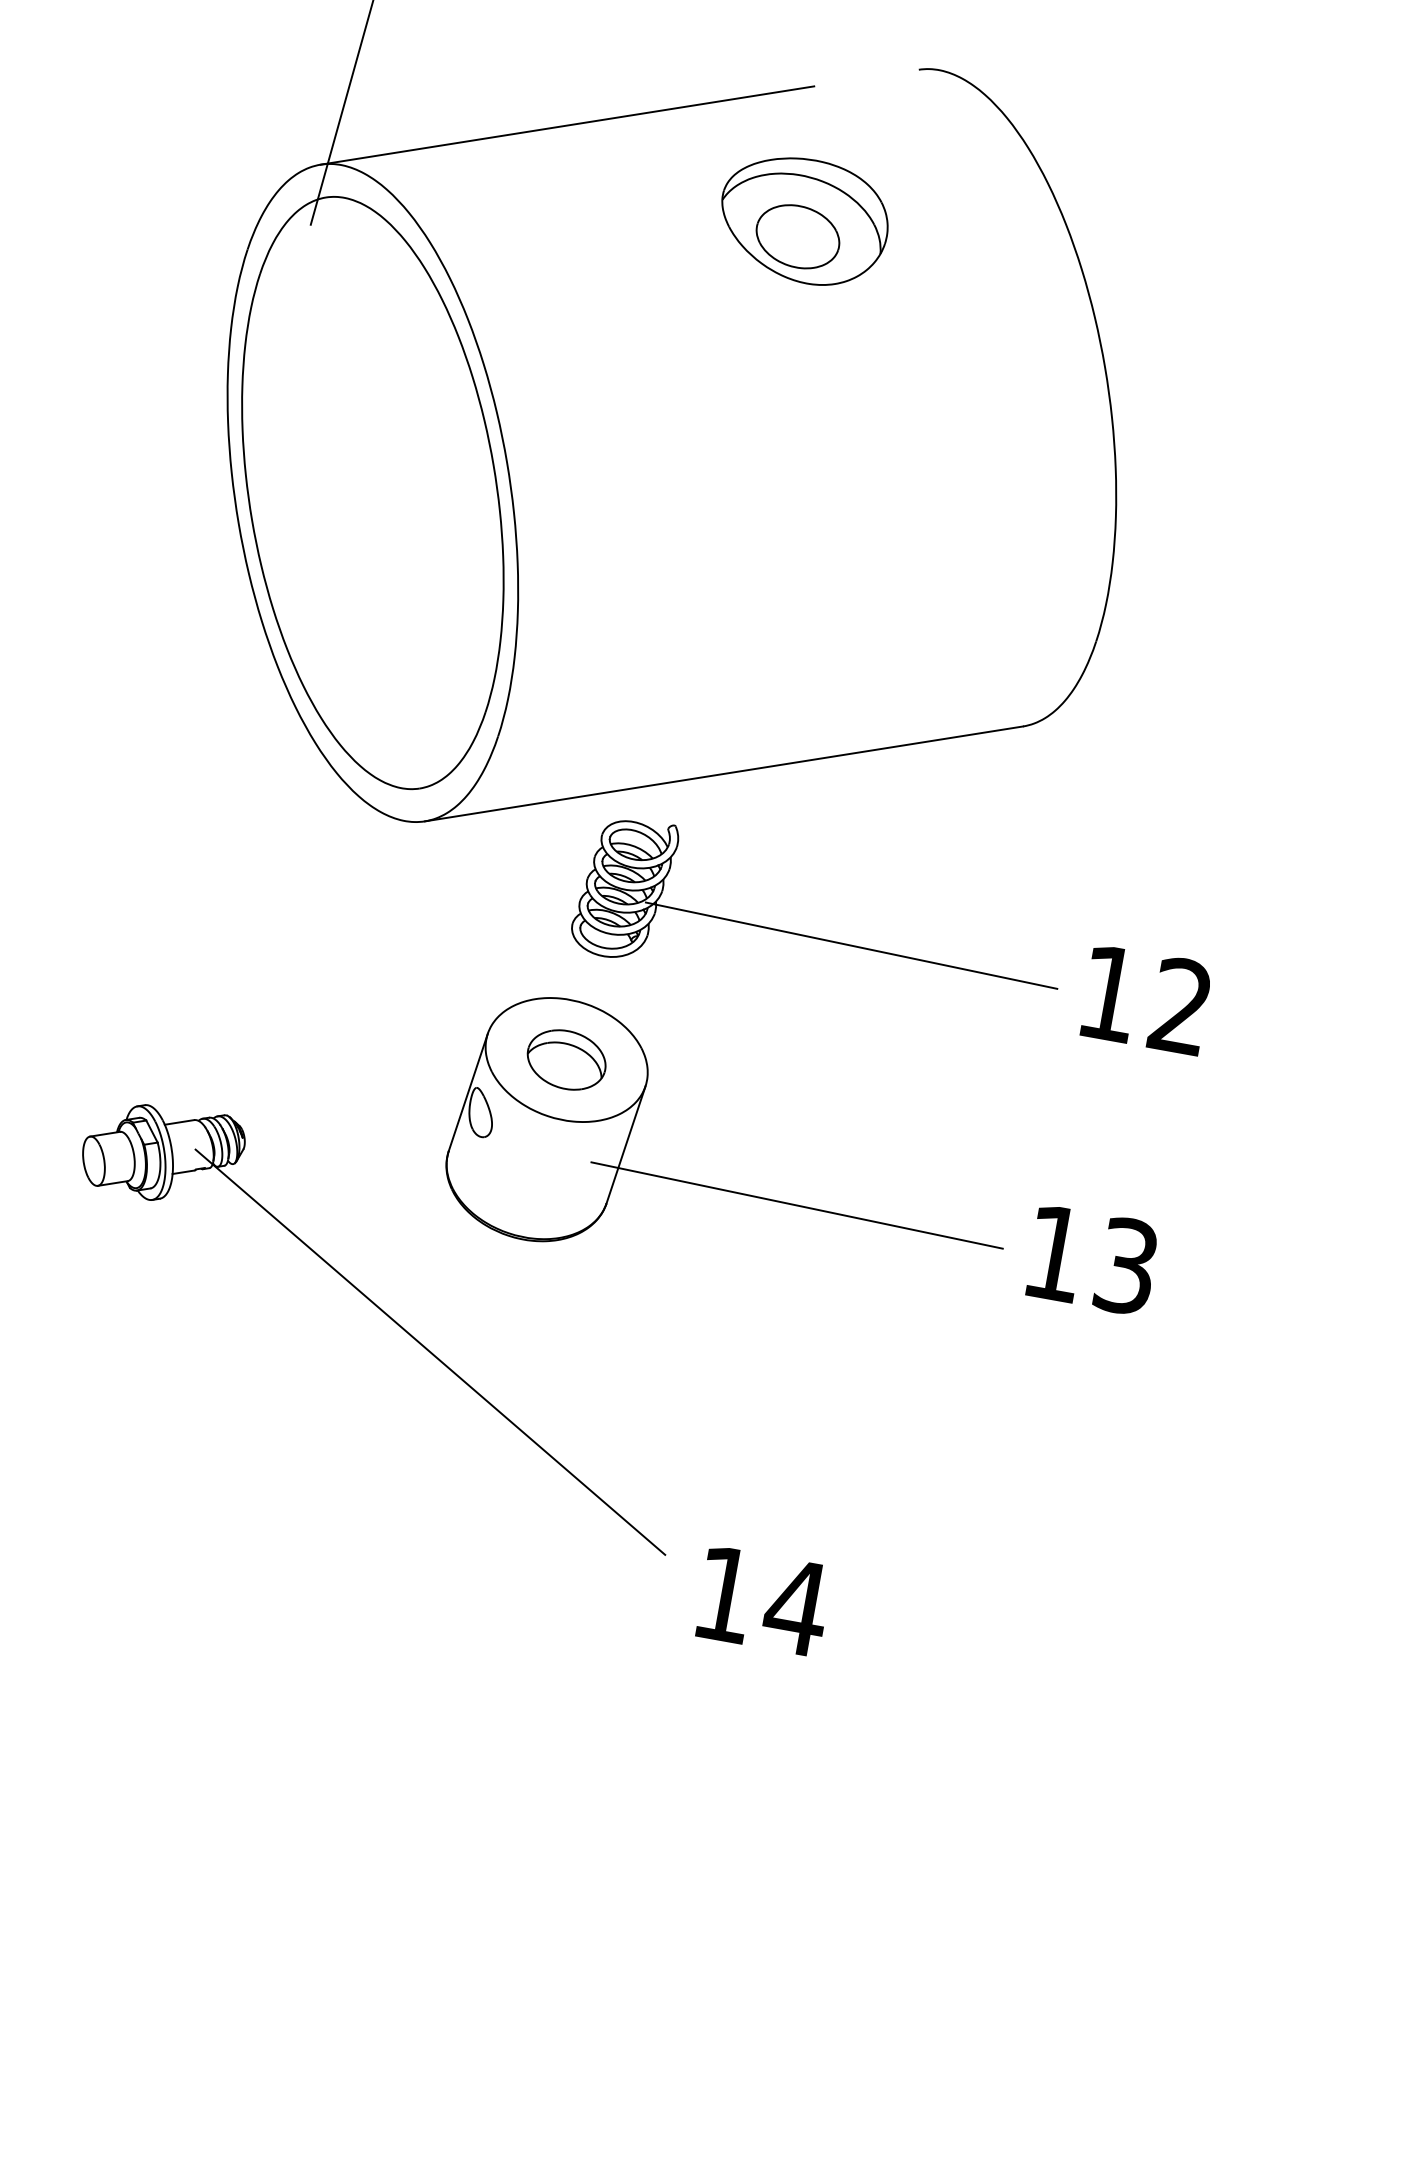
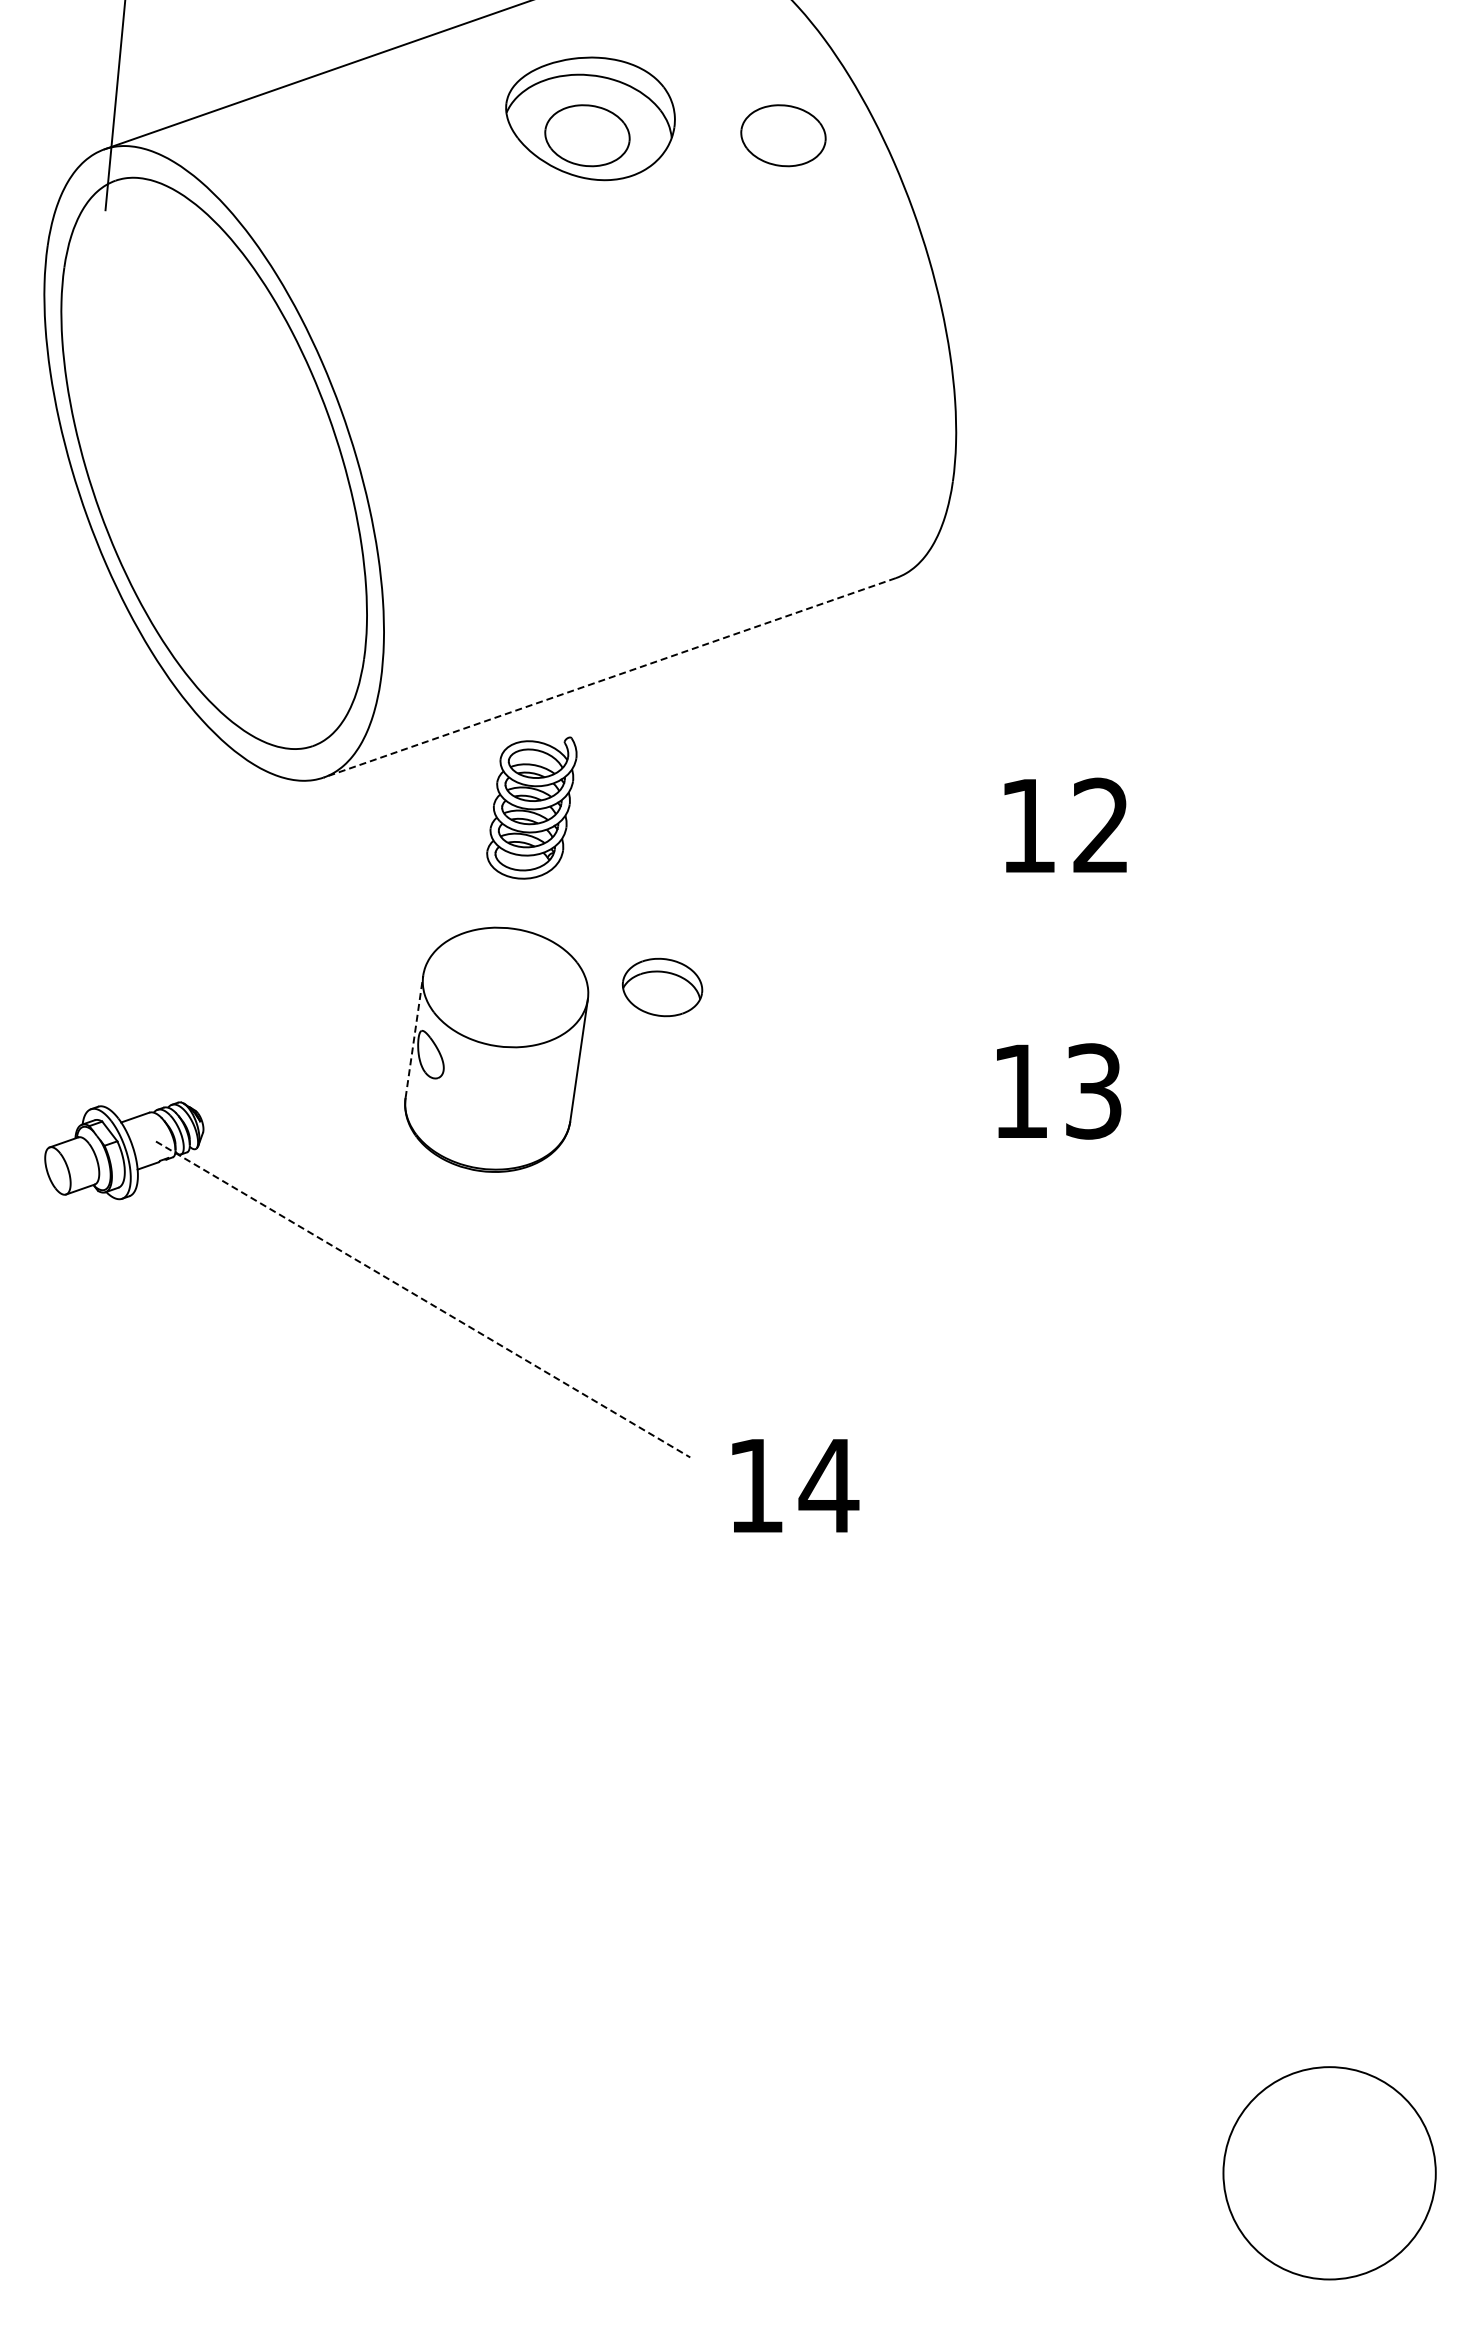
part: (990, 271) -> (783, 135), added
line: (723, 773) -> (609, 677), solid -> dashed
line: (851, 945) -> (765, 824), removed
part: (566, 1059) -> (662, 987), moved
line: (468, 1092) -> (414, 1036), solid -> dashed
line: (797, 1205) -> (758, 1089), removed
line: (430, 1352) -> (423, 1299), solid -> dashed

